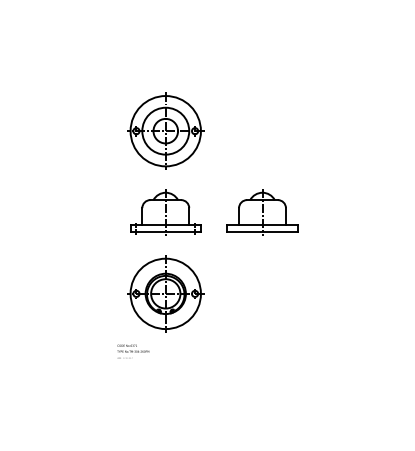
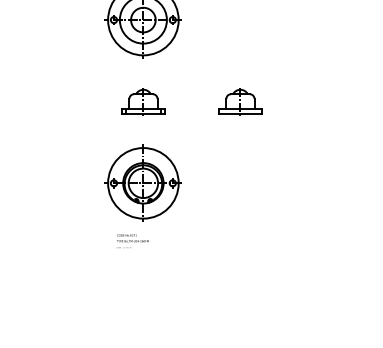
part: (165, 212) -> (143, 101), size x0.6
part: (262, 212) -> (240, 101), size x0.6
text: (133, 351) -> (133, 241), moved

